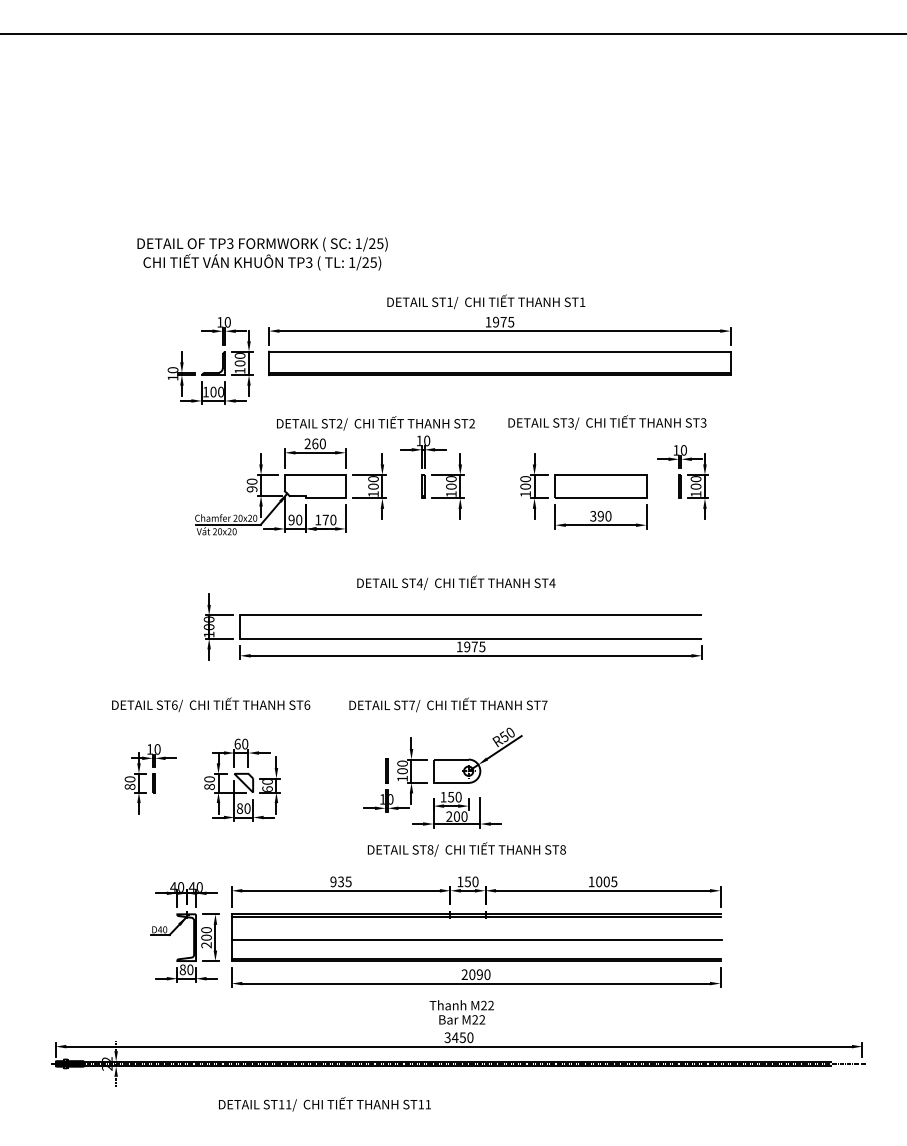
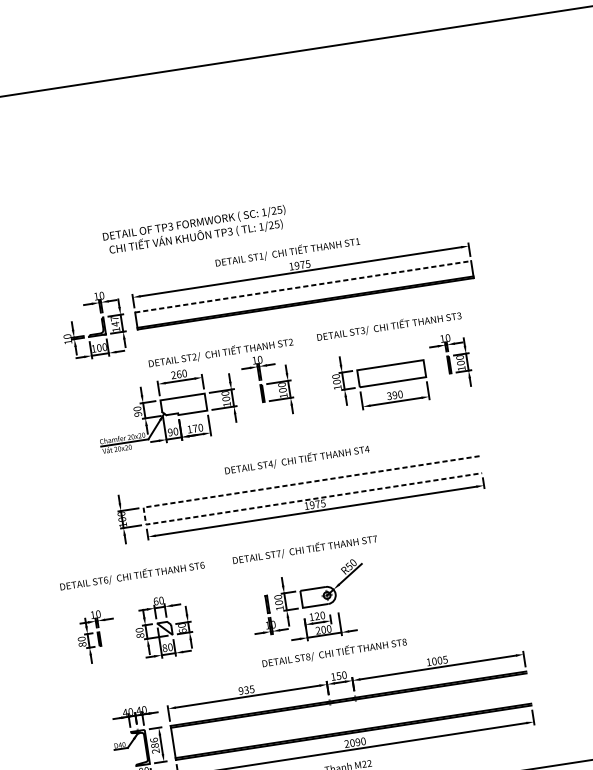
text: (262, 253) -> (195, 230), moved
line: (499, 351) -> (302, 286), solid -> dashed
text: (239, 359) -> (114, 321), 100 -> 147
line: (240, 627) -> (145, 516), solid -> dashed
text: (451, 796) -> (317, 615), 150 -> 120
text: (206, 933) -> (154, 742), 200 -> 286
line: (476, 940) -> (351, 717), removed

